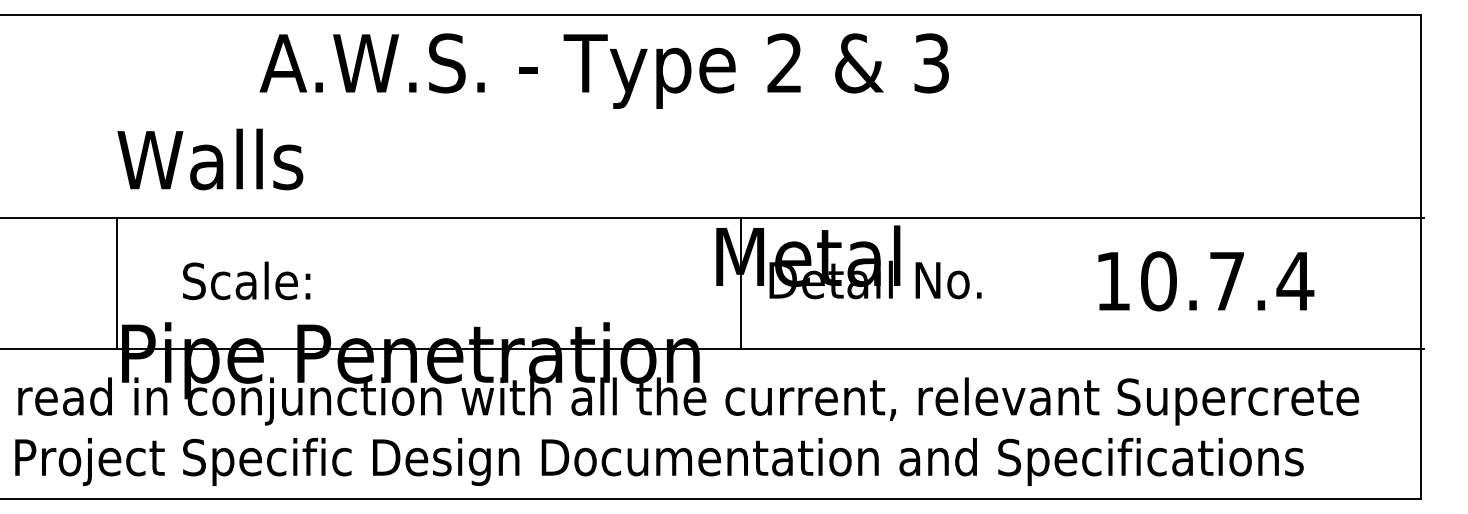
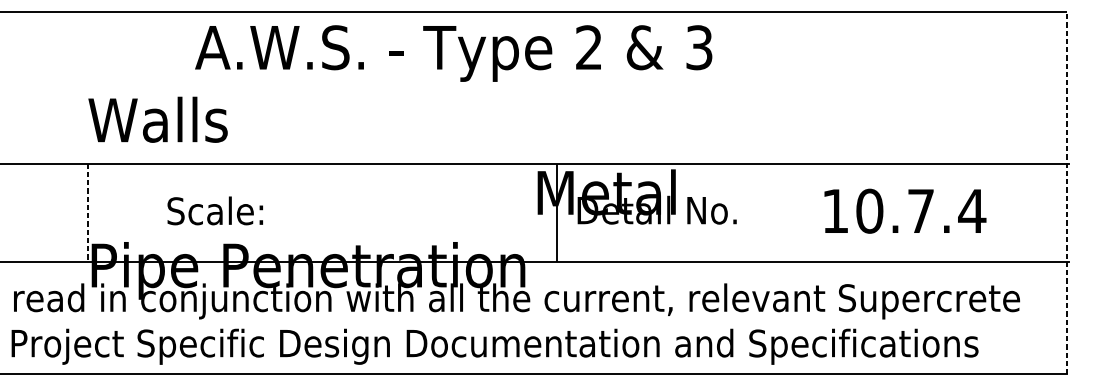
line: (1421, 256) -> (1066, 192), solid -> dashed
text: (246, 280) -> (215, 210), moved
line: (116, 283) -> (87, 212), solid -> dashed

